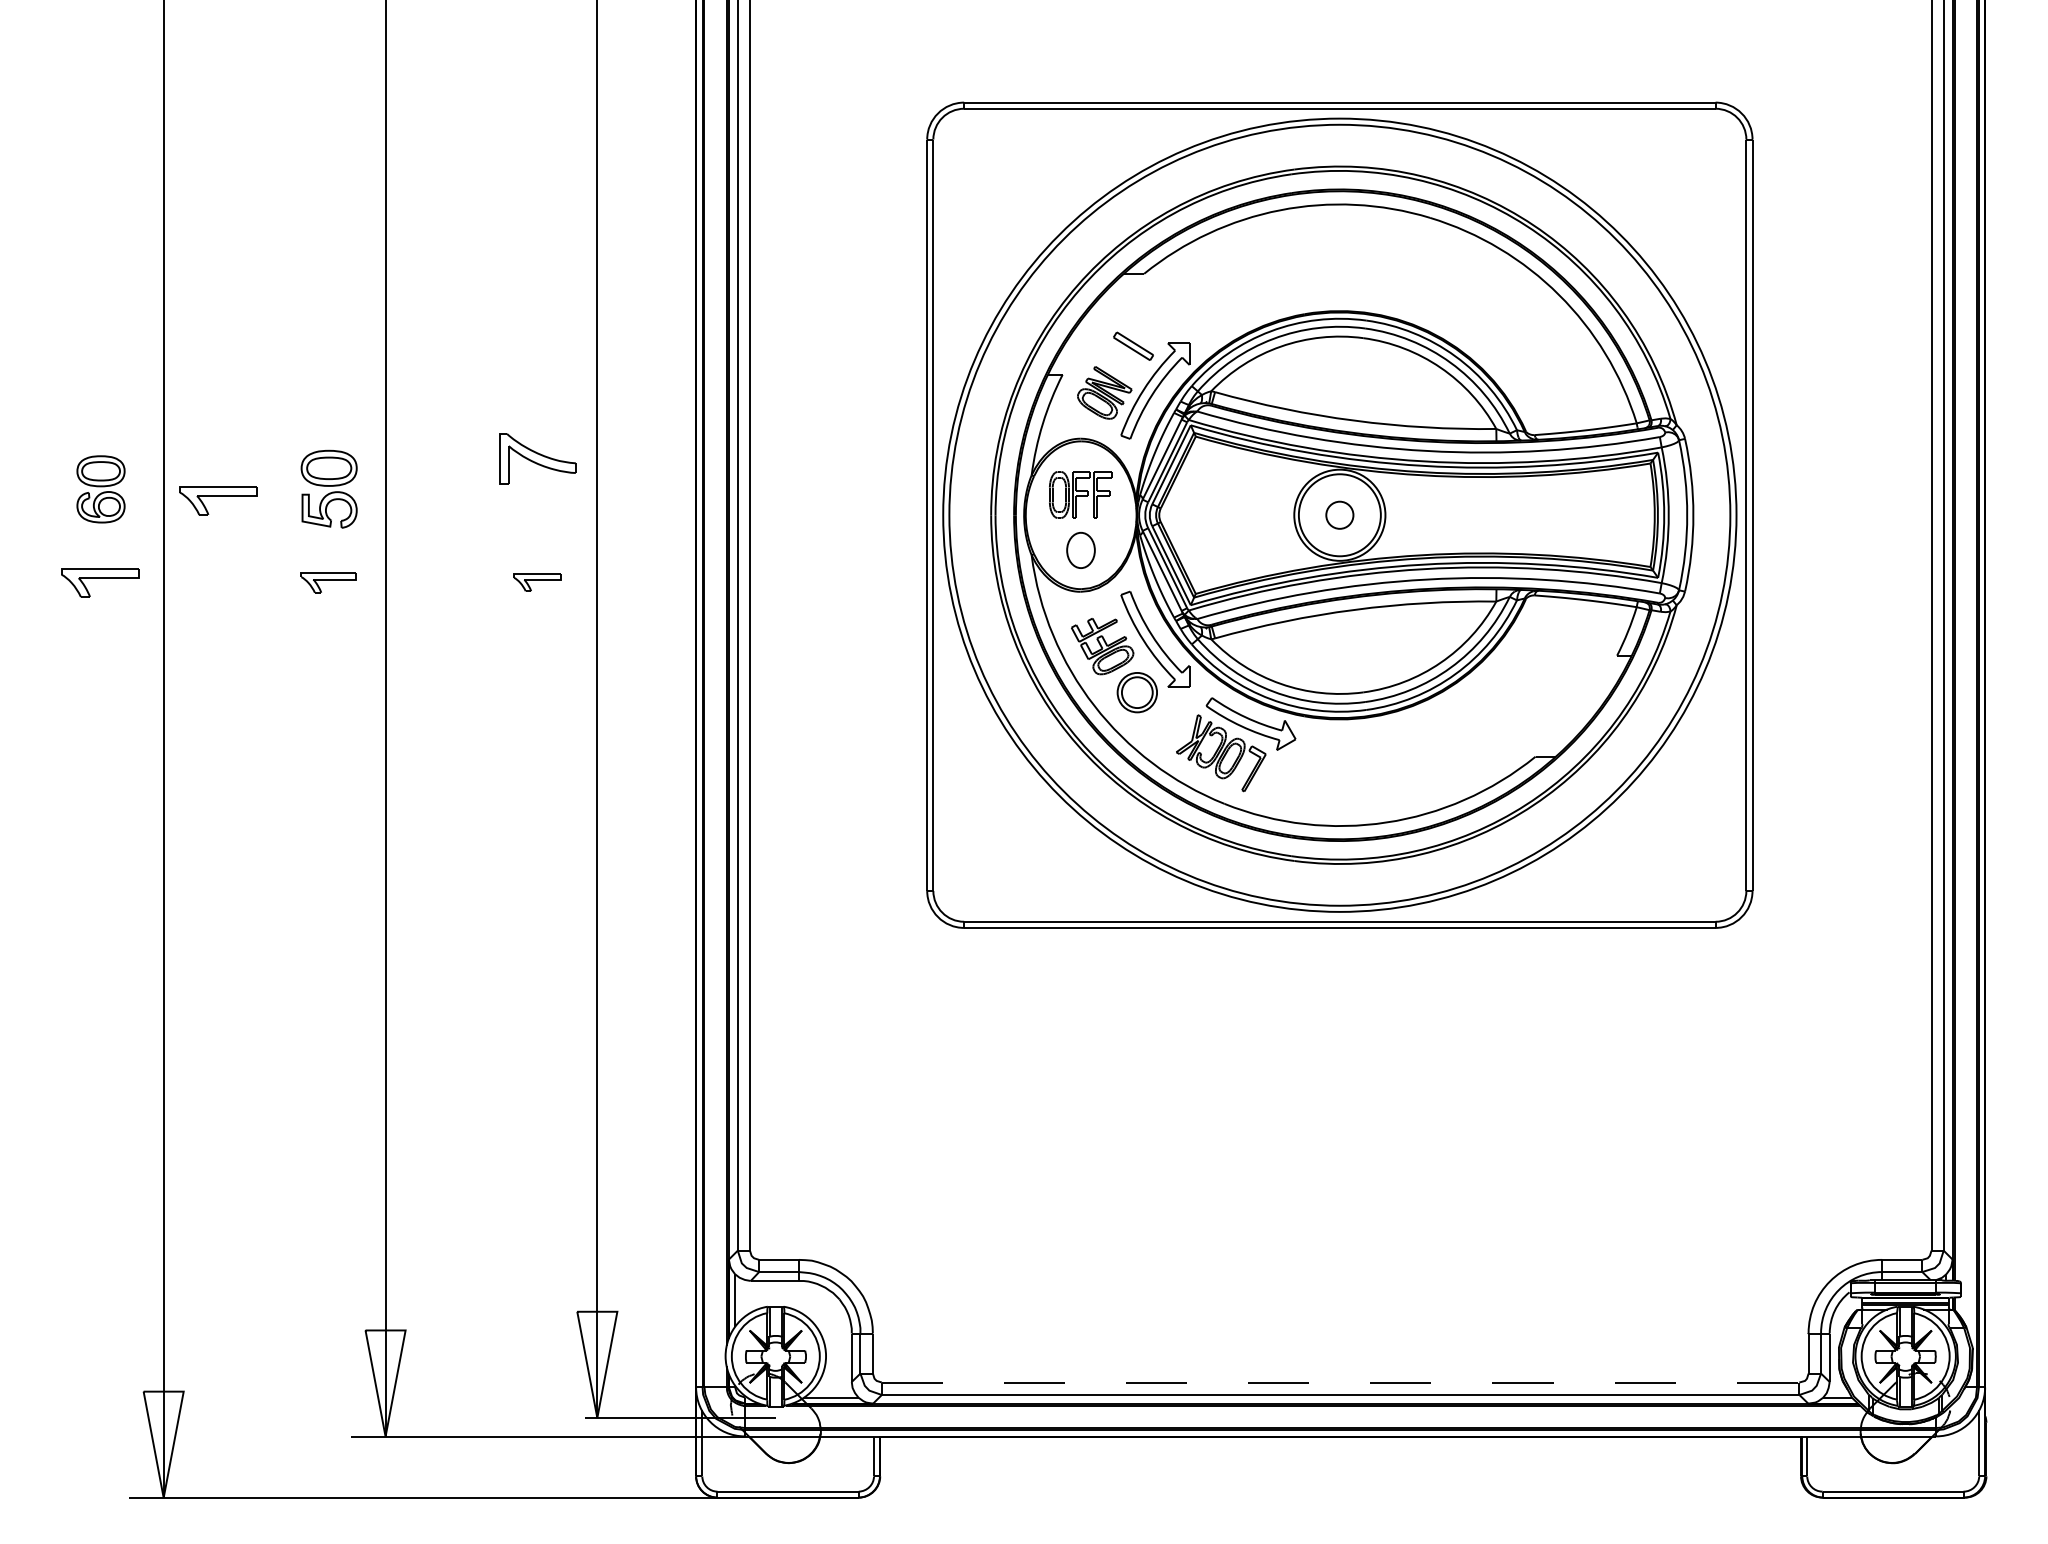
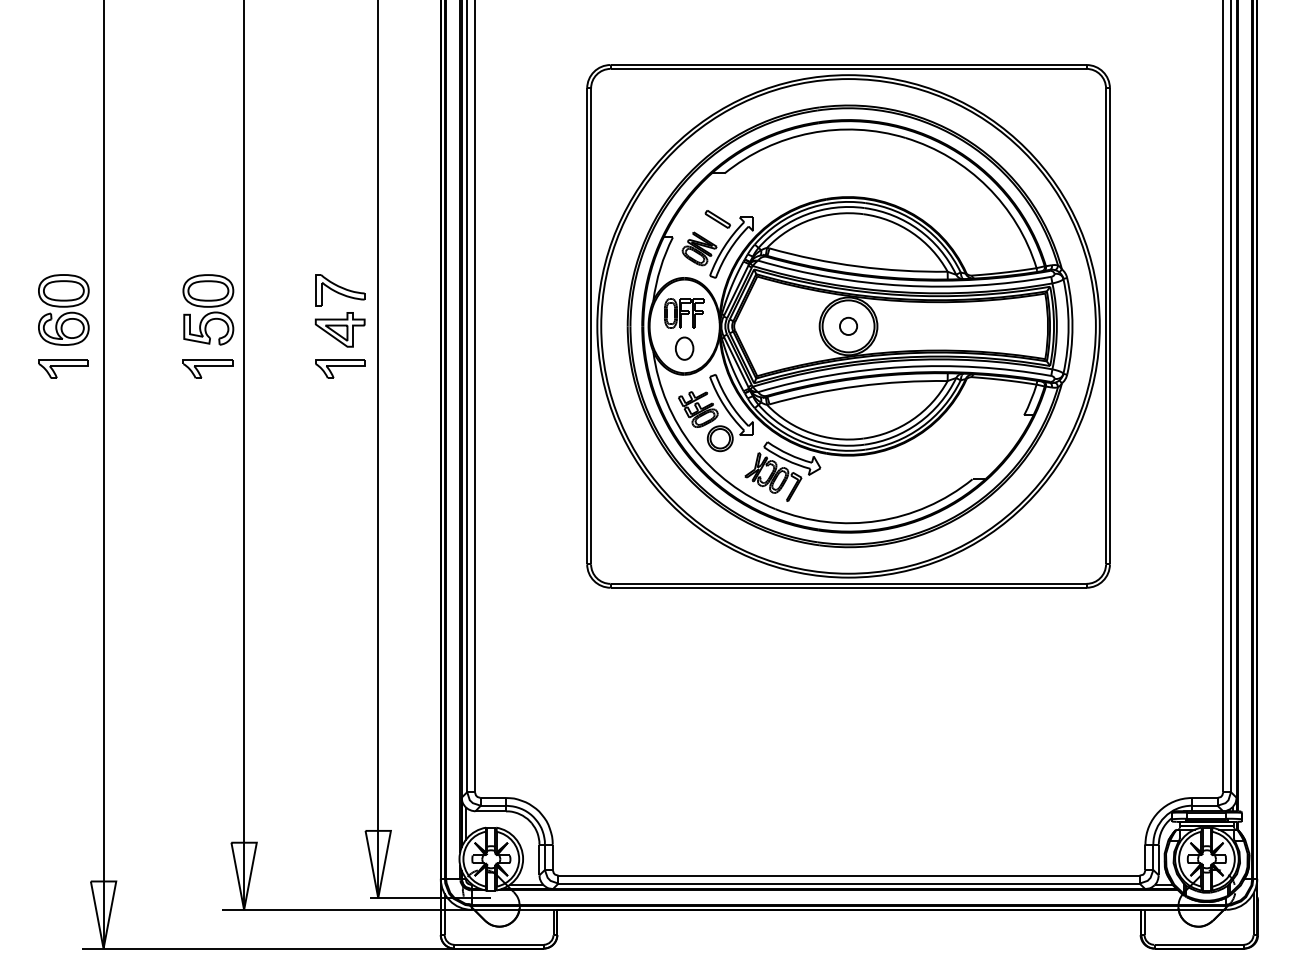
part: (100, 488) -> (63, 309), size x1.67
part: (329, 488) -> (208, 309), size x1.43
part: (218, 499) -> (138, 316), removed
part: (536, 520) -> (339, 329), added
part: (327, 581) -> (207, 368), size x1.43
part: (537, 581) -> (340, 368), size x1.67
line: (1341, 1382) -> (849, 875), dashed -> solid

